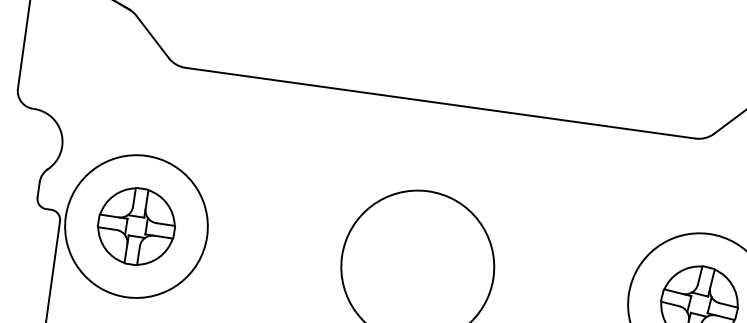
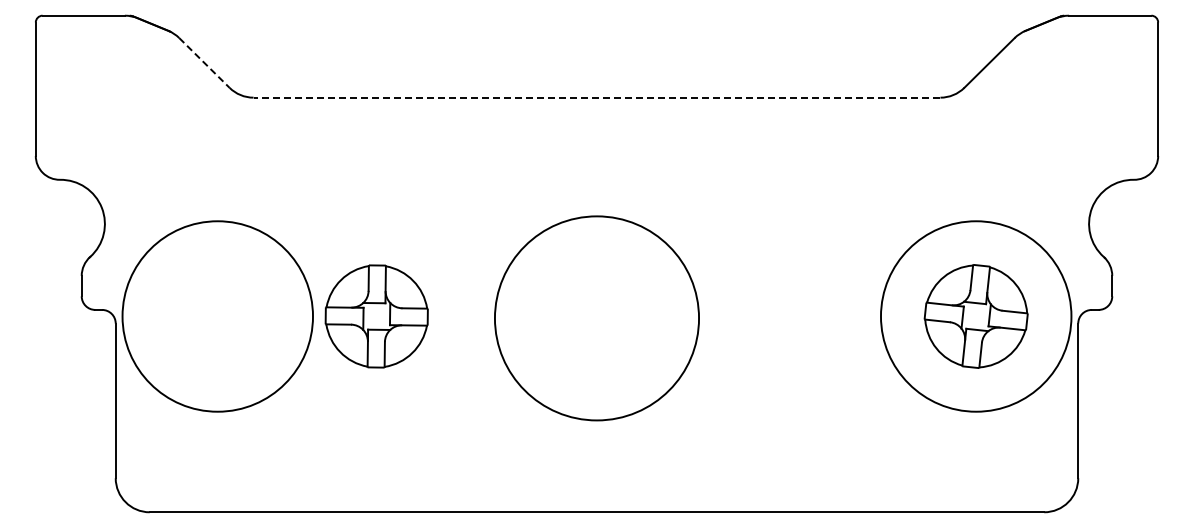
line: (152, 37) -> (204, 63), solid -> dashed
line: (440, 103) -> (596, 97), solid -> dashed
part: (136, 226) -> (376, 316), moved

